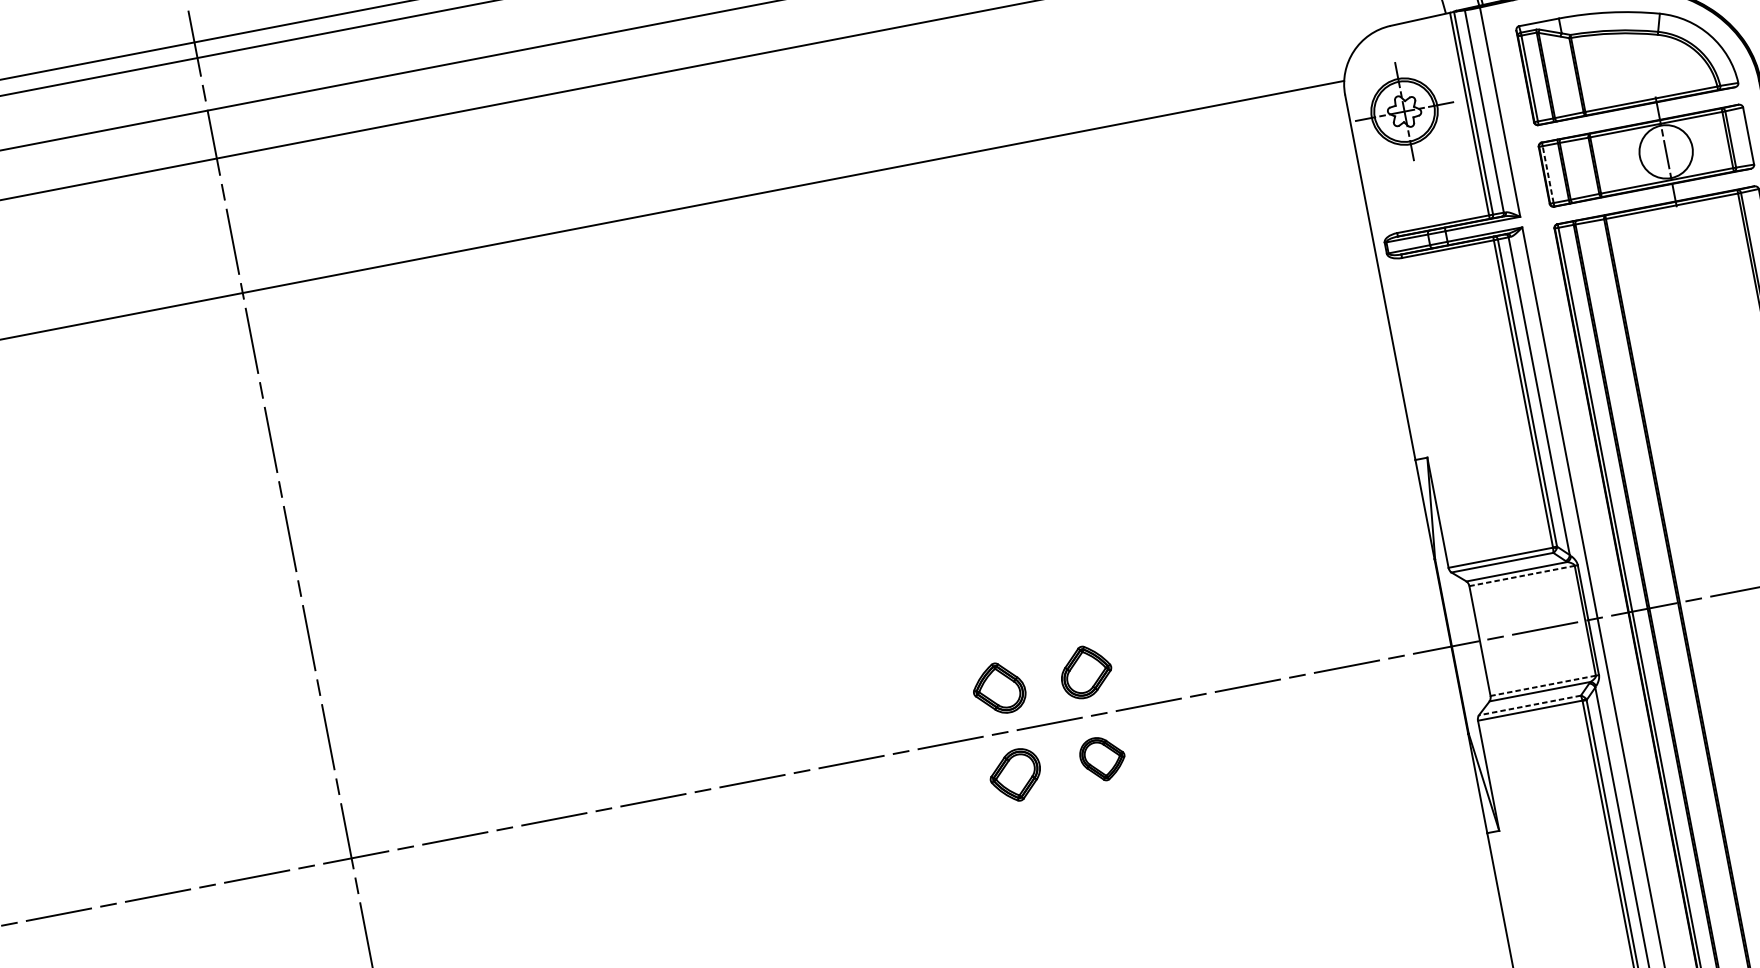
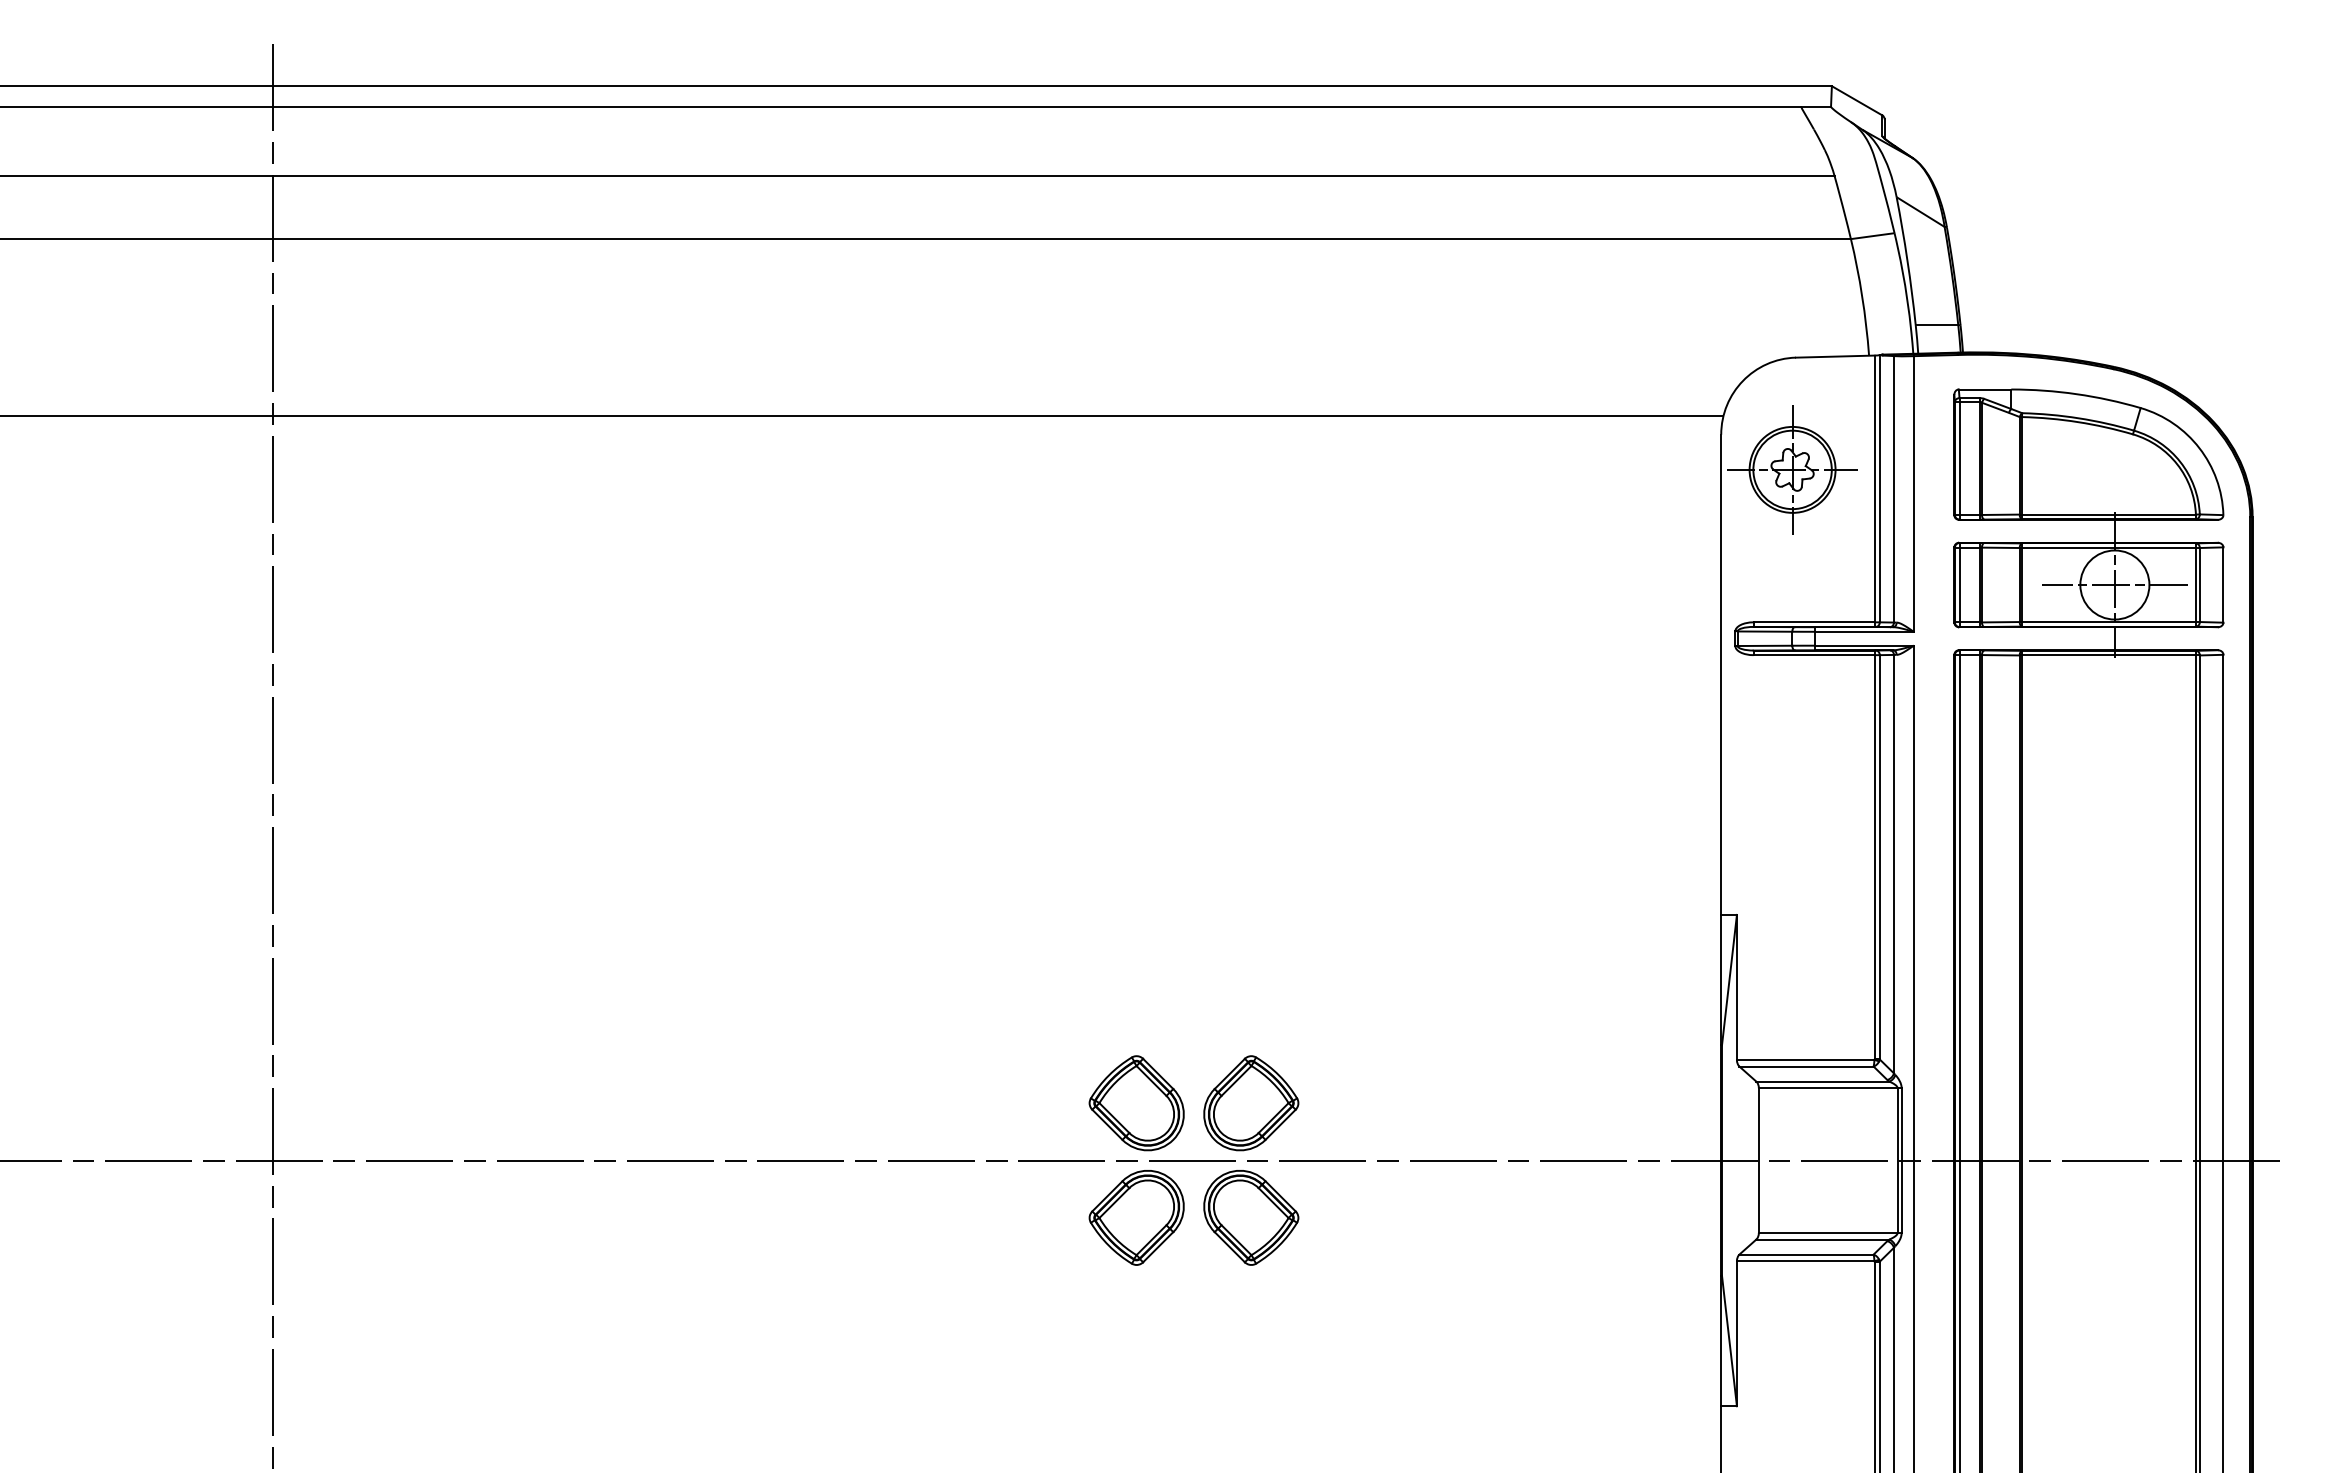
line: (1665, 152) -> (2114, 585), added
line: (1548, 174) -> (1959, 584), dashed -> solid
line: (1522, 576) -> (1828, 1088), dashed -> solid
part: (1086, 671) -> (1251, 1103), size x1.43
line: (1542, 685) -> (1827, 1232), dashed -> solid
part: (998, 688) -> (1136, 1103), size x1.43
line: (1529, 705) -> (1806, 1254), dashed -> solid
part: (1102, 758) -> (1251, 1217), size x1.67
part: (1015, 775) -> (1136, 1217), size x1.43

